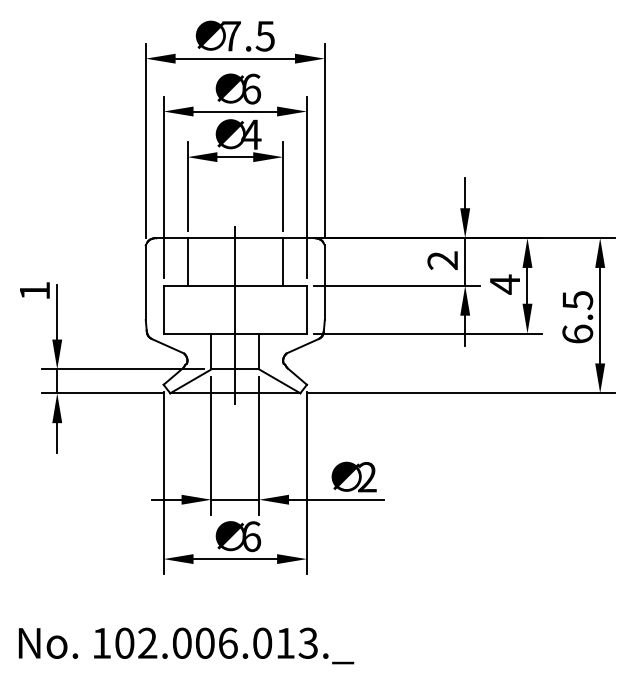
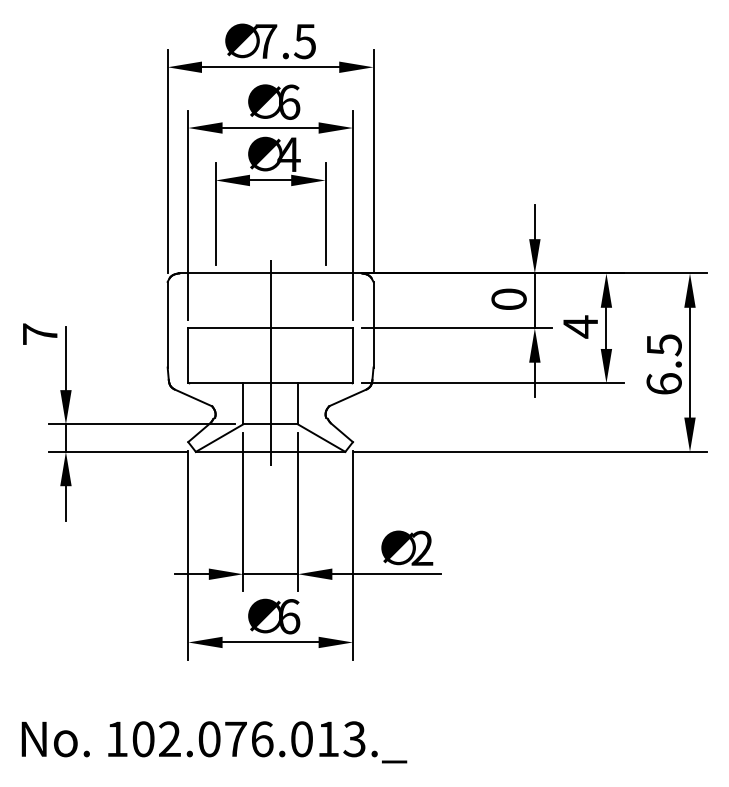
text: (442, 260) -> (508, 299), 2 -> 0
line: (187, 261) -> (215, 300), removed
line: (283, 261) -> (325, 300), removed
text: (35, 290) -> (40, 333), 1 -> 7
text: (204, 643) -> (235, 739), 102.006.013._ -> 102.076.013._

